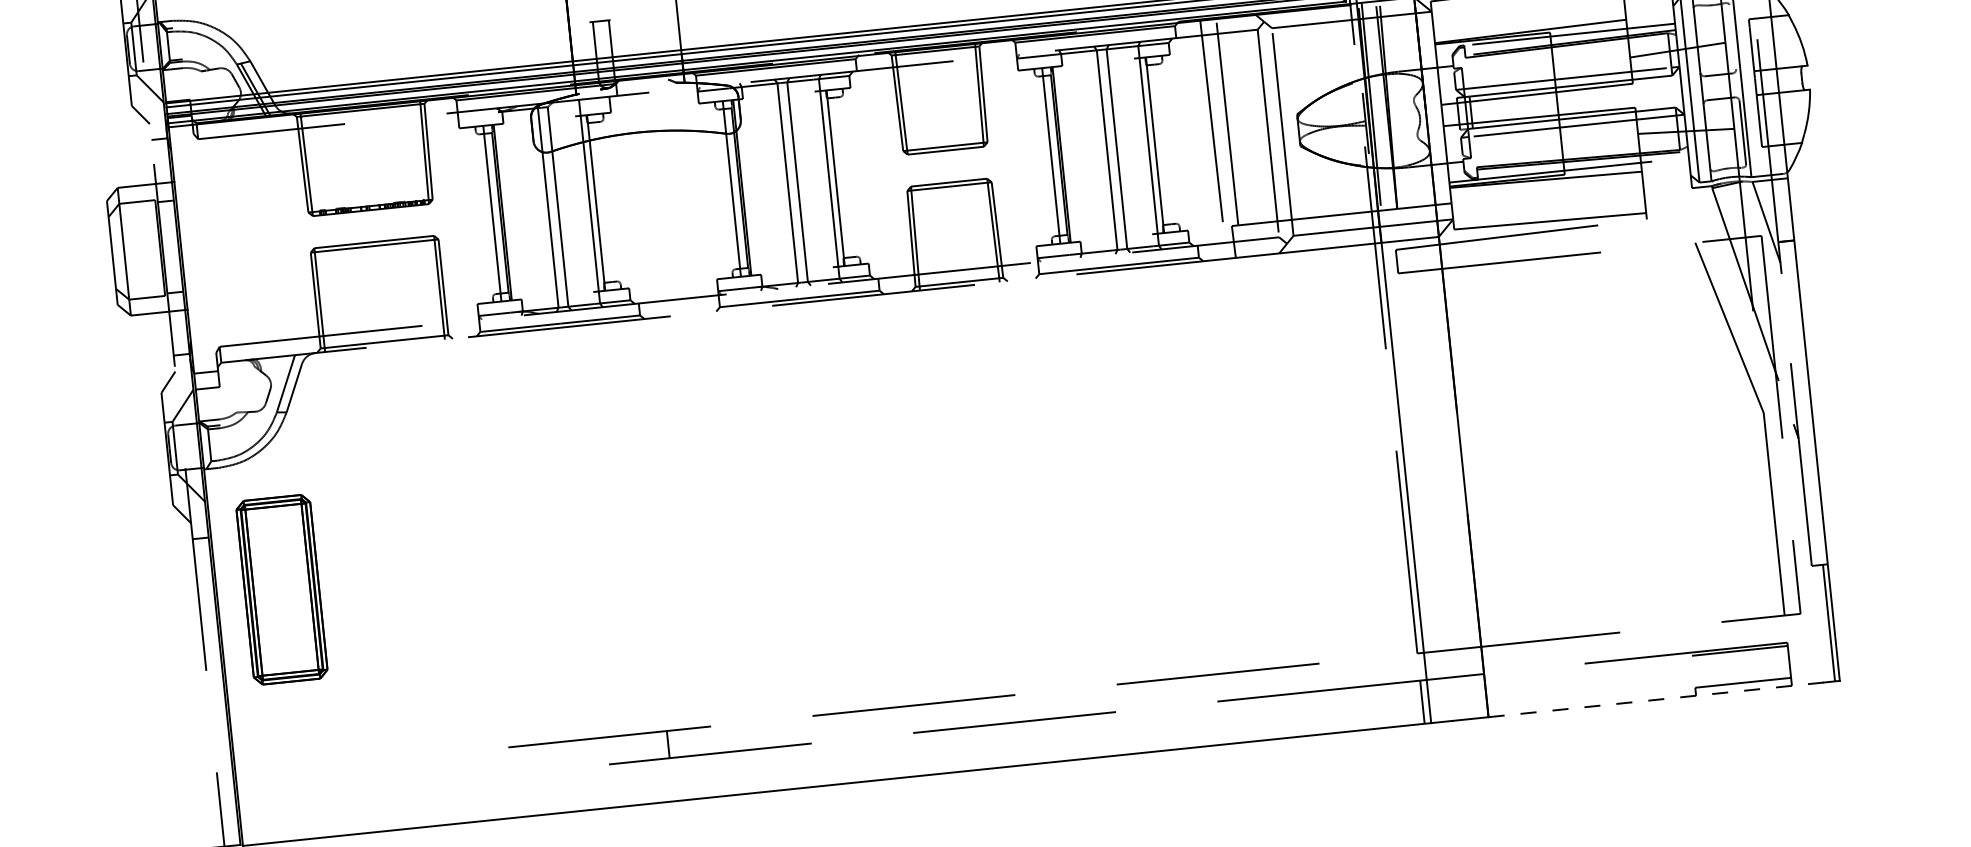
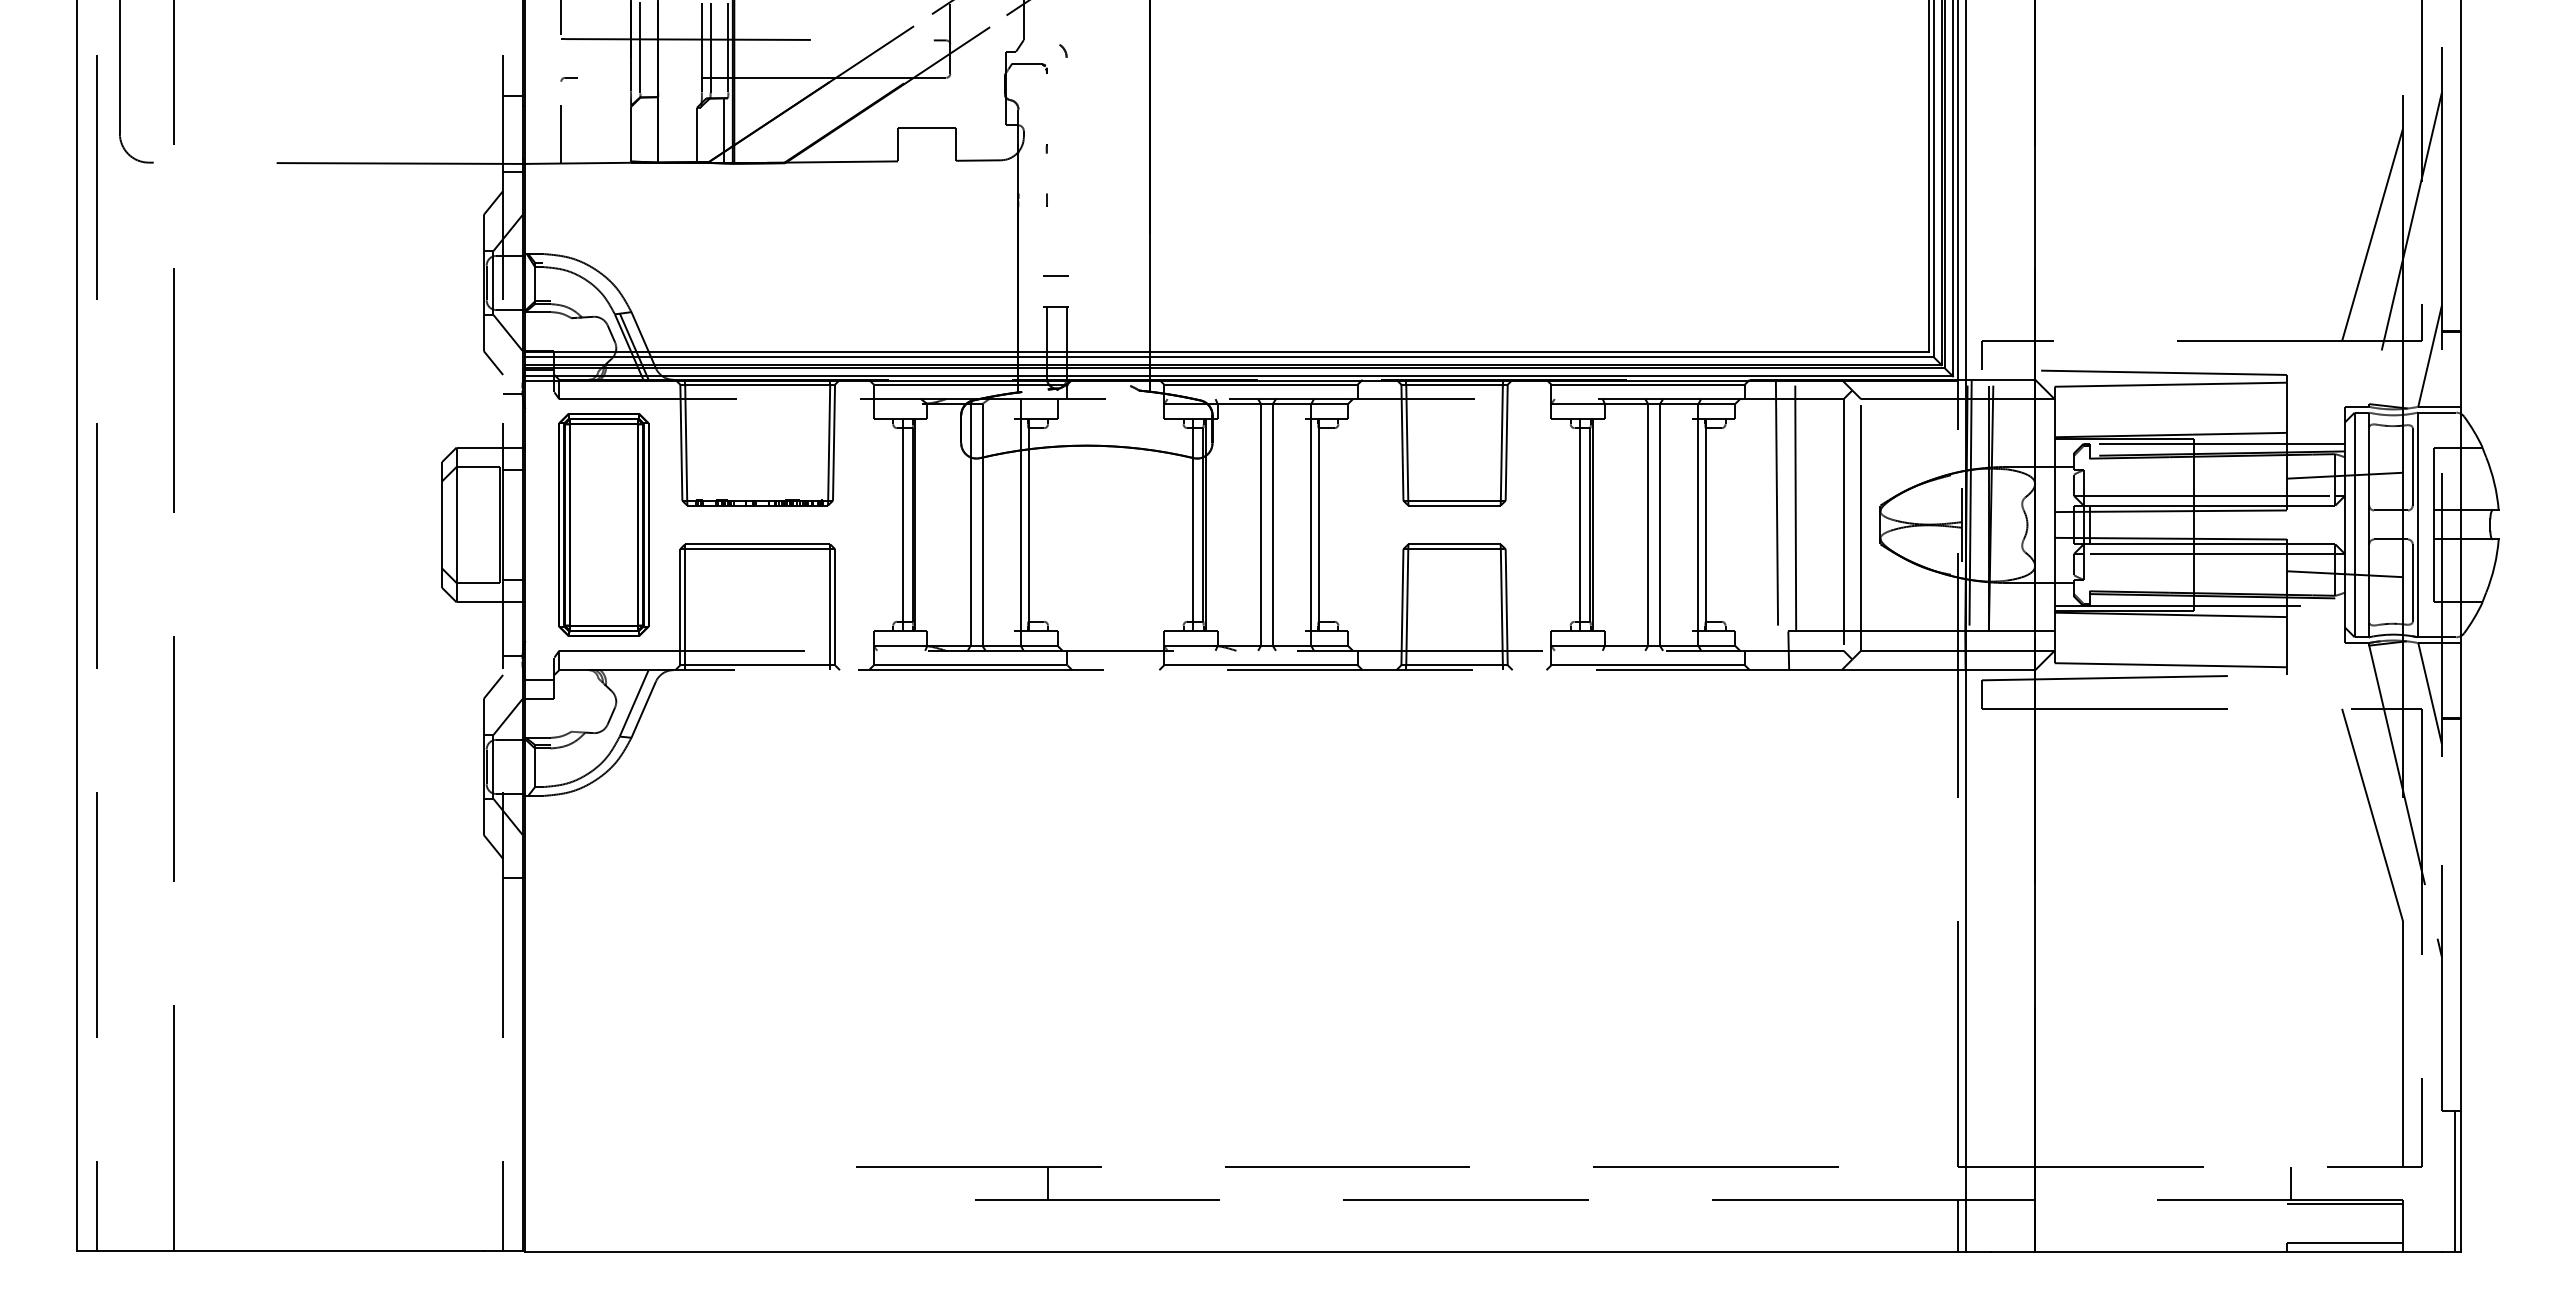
line: (1732, 36) -> (2412, 466), added
part: (281, 589) -> (603, 524), moved
line: (1693, 638) -> (2290, 1183), added
line: (1656, 699) -> (2238, 1252), dashed -> solid

